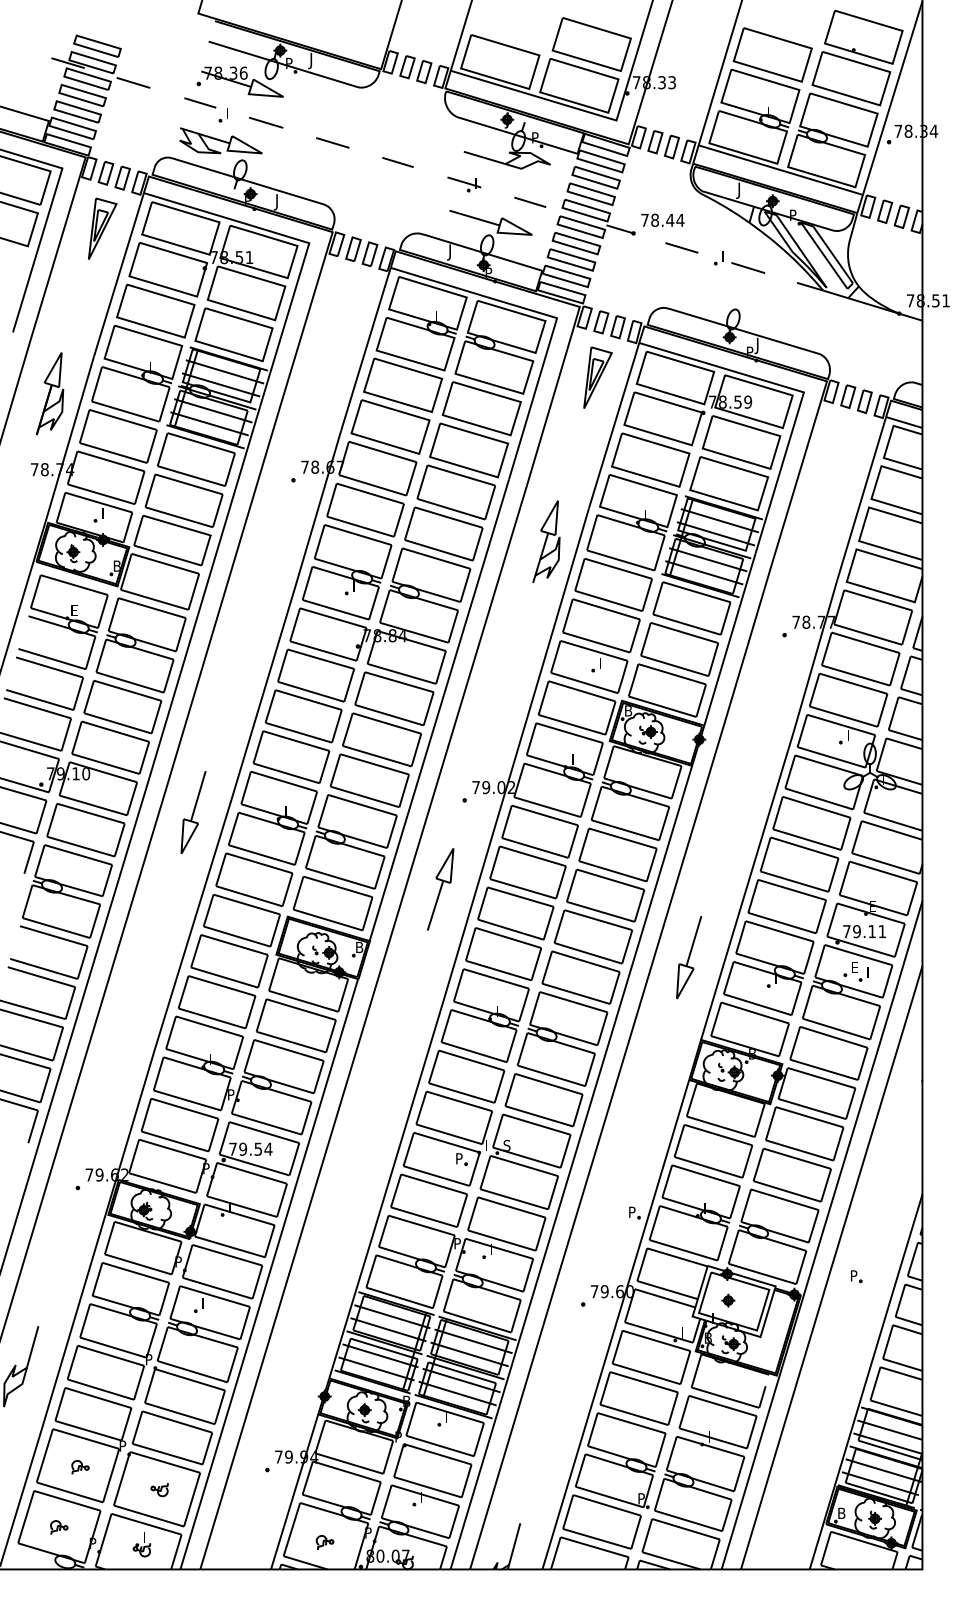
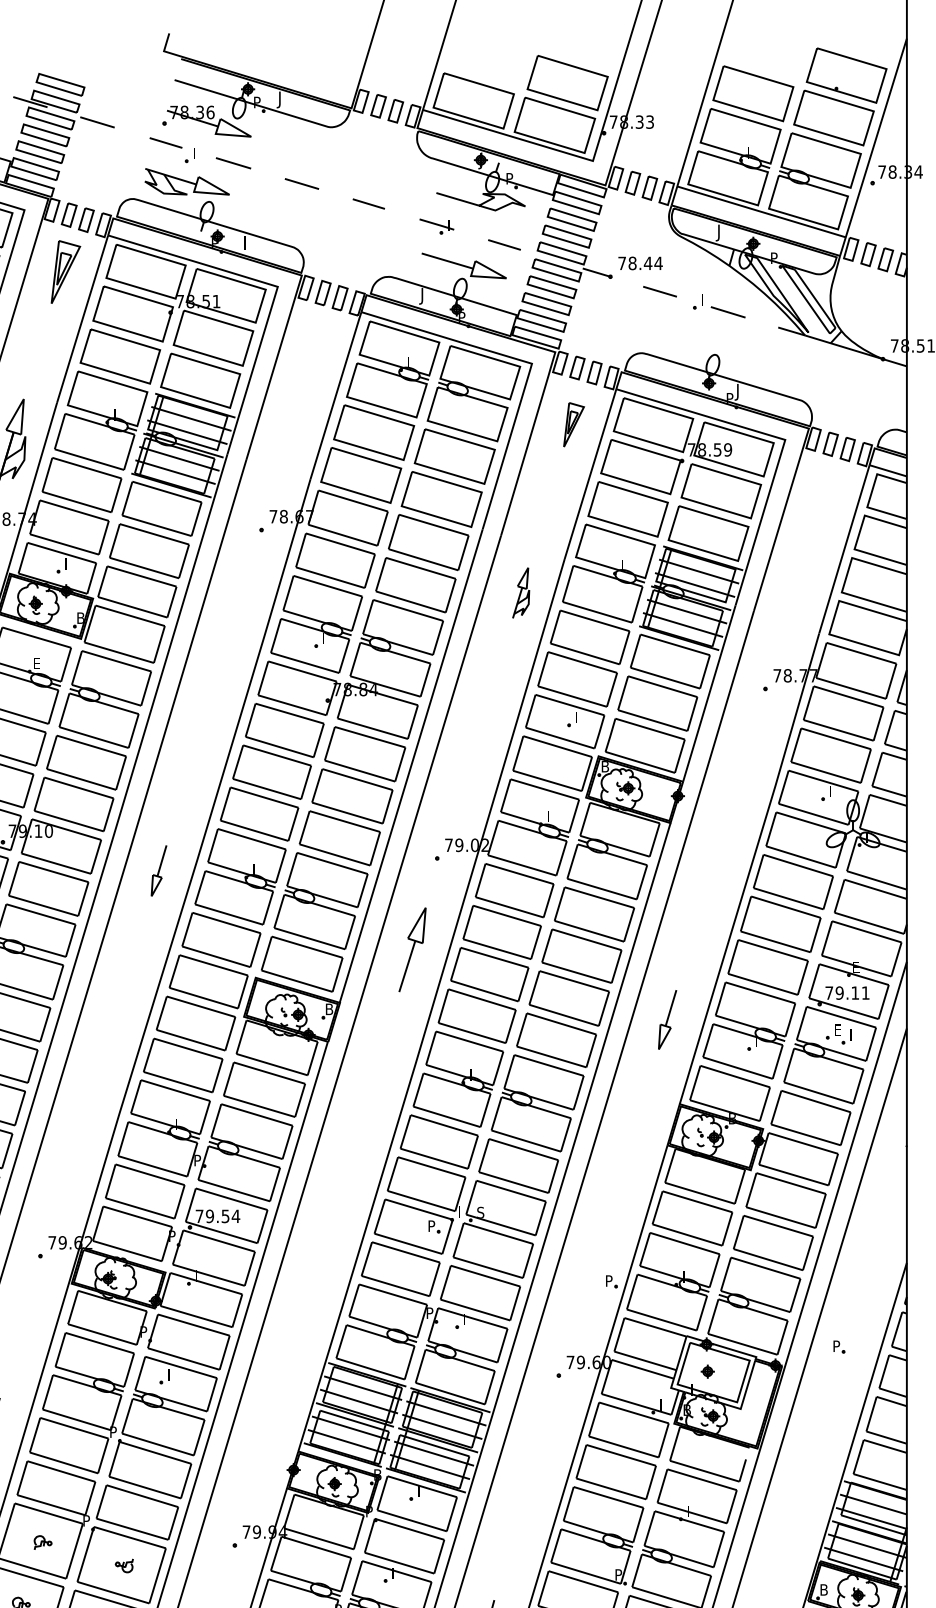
text: (275, 202) -> (243, 245), J -> I
part: (597, 377) -> (573, 424), size x0.7
part: (546, 541) -> (521, 592), size x0.6
part: (193, 812) -> (159, 870), size x0.6
part: (689, 957) -> (667, 1019), size x0.7

